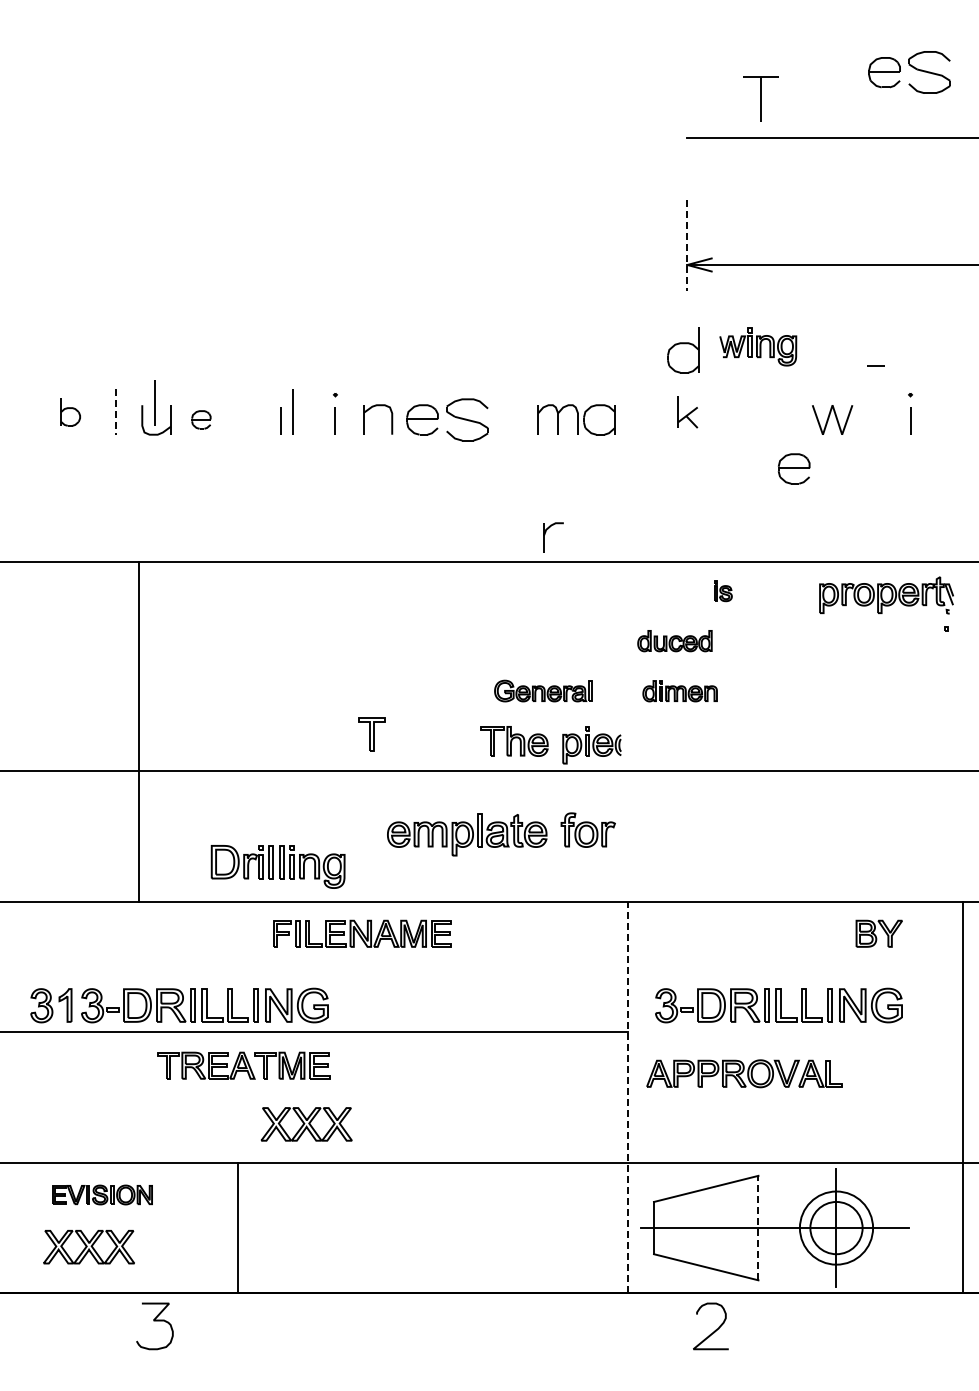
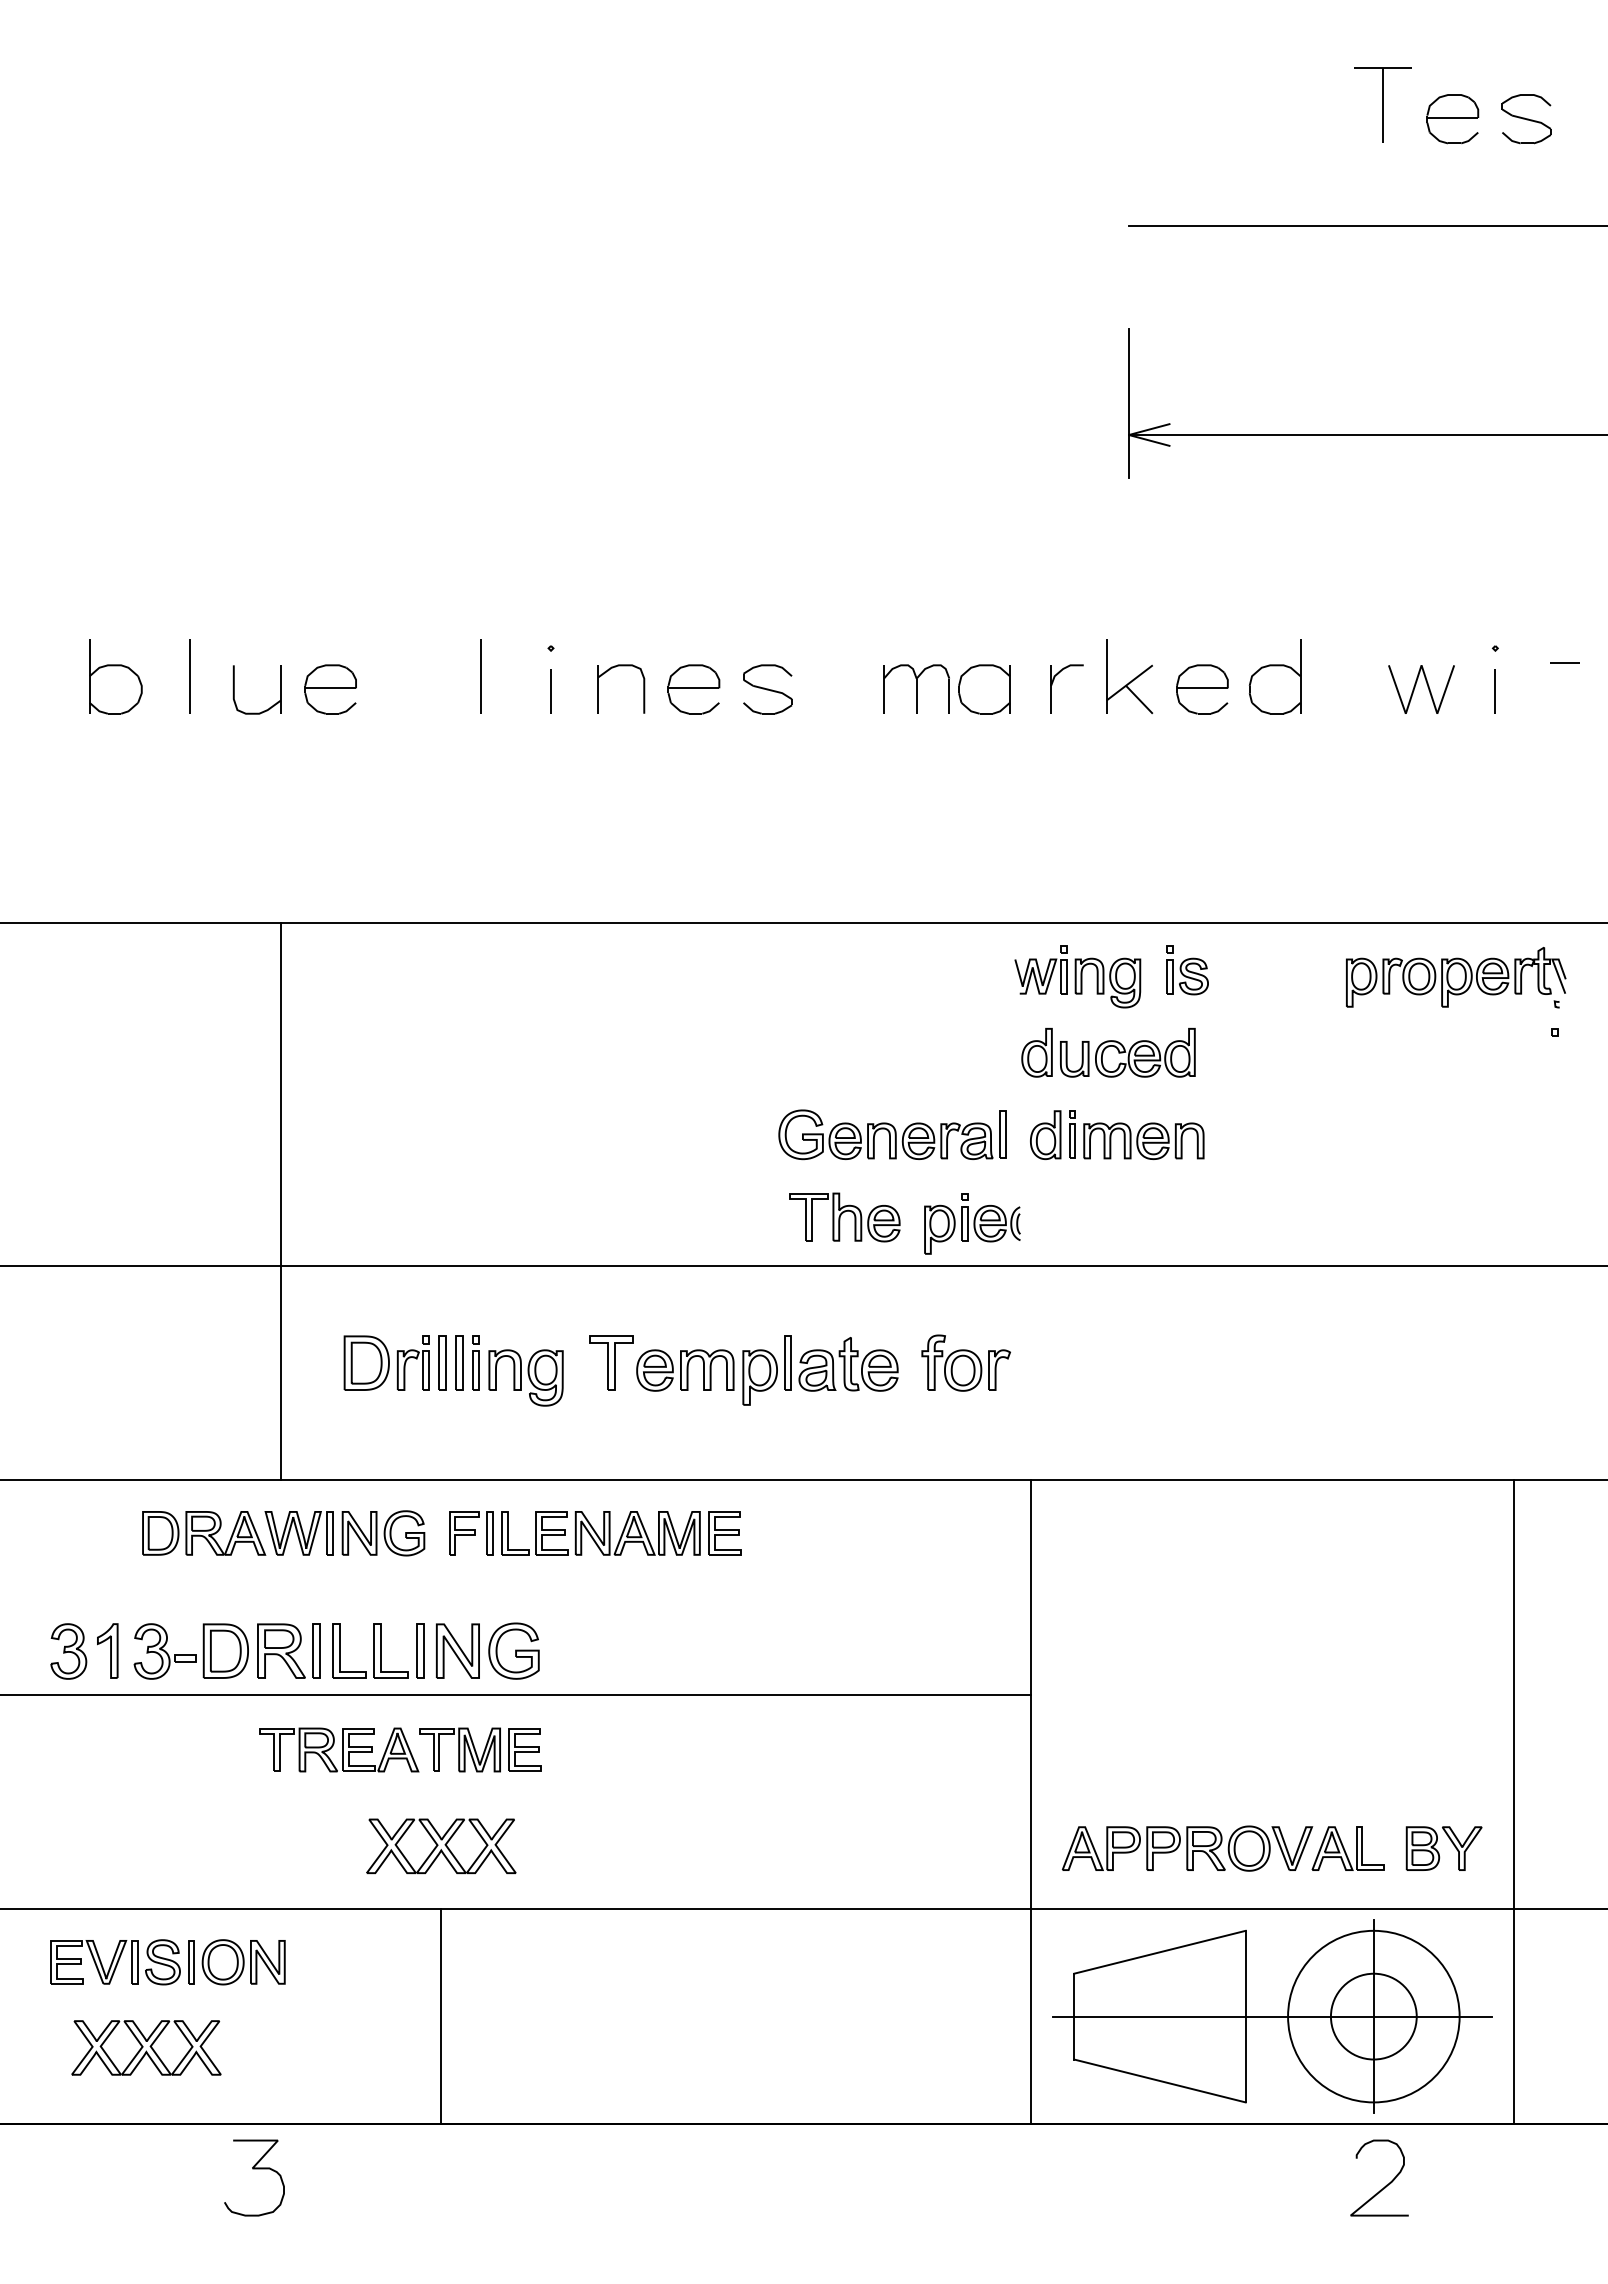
part: (929, 72) -> (1526, 118), size x0.71
part: (760, 98) -> (1382, 104), moved
line: (687, 246) -> (1129, 404), dashed -> solid
part: (758, 346) -> (1078, 976), moved
part: (683, 350) -> (1275, 677), moved
line: (875, 365) -> (1564, 662), moved
line: (154, 402) -> (253, 660), removed
line: (115, 411) -> (189, 675), dashed -> solid
part: (70, 412) -> (115, 677), size x1.67
part: (687, 412) -> (1129, 677), size x1.43
line: (829, 418) -> (1416, 687), moved
part: (201, 419) -> (331, 688), size x1.67
part: (467, 419) -> (767, 688), size x0.71
line: (280, 420) -> (460, 690), removed
part: (793, 468) -> (1201, 688), moved
part: (545, 534) -> (1053, 683), moved
part: (723, 590) -> (1188, 969), size x1.43
part: (674, 640) -> (1107, 1051), size x1.43
part: (542, 690) -> (891, 1133), size x1.43
part: (679, 690) -> (1116, 1133), size x1.43
line: (138, 731) -> (280, 1201), moved
part: (371, 734) -> (610, 1363), moved
part: (277, 866) -> (452, 1370), moved
part: (172, 933) -> (283, 1532), added
part: (878, 933) -> (1442, 1848), moved
part: (778, 1005) -> (1278, 1651), removed
part: (744, 1073) -> (1222, 1848), moved
line: (627, 1097) -> (1030, 1802), dashed -> solid
line: (962, 1097) -> (1513, 1802), moved
part: (306, 1124) -> (441, 1846), moved
part: (102, 1194) -> (168, 1961), size x1.43
line: (237, 1227) -> (441, 2015), moved
line: (758, 1227) -> (1245, 2015), dashed -> solid
circle: (836, 1227) -> (1373, 2015), size x1.43
curve: (714, 1330) -> (1385, 2184), moved

